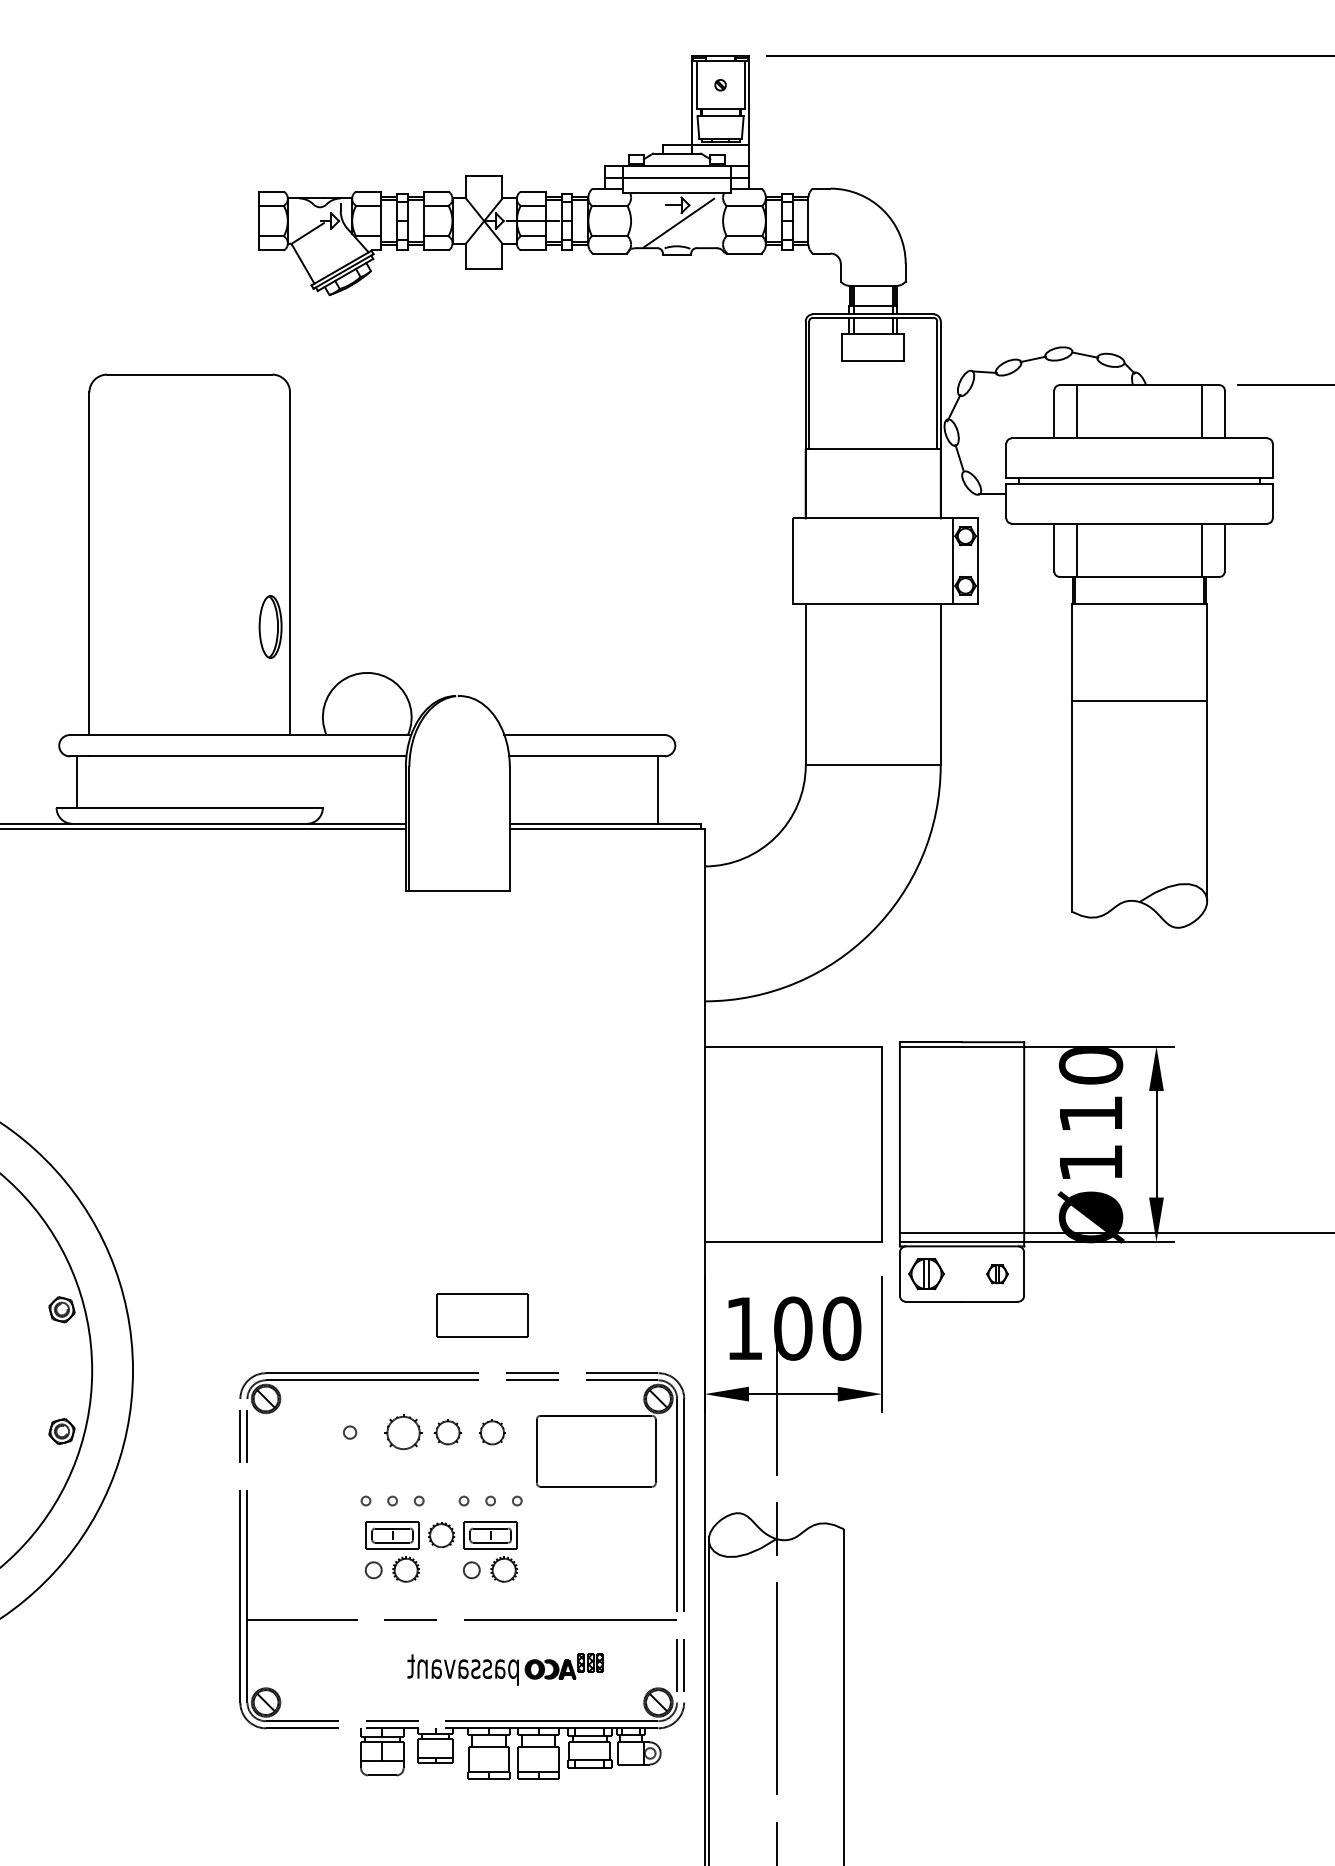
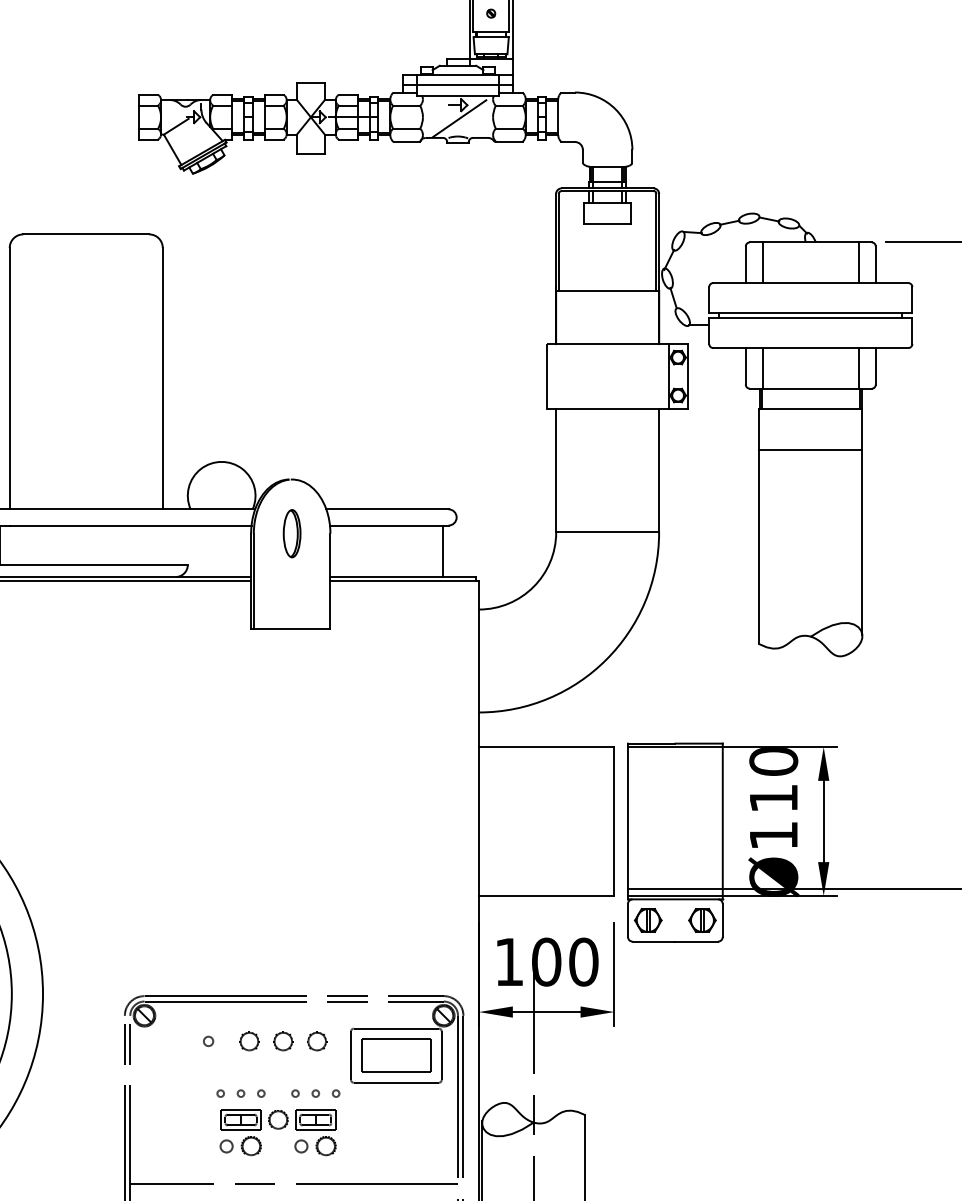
part: (270, 626) -> (292, 533), moved
line: (1139, 700) -> (810, 449), moved
part: (997, 1274) -> (702, 920), size x1.67
part: (482, 1315) -> (396, 1055), moved
part: (403, 1432) -> (249, 1041), size x0.71

